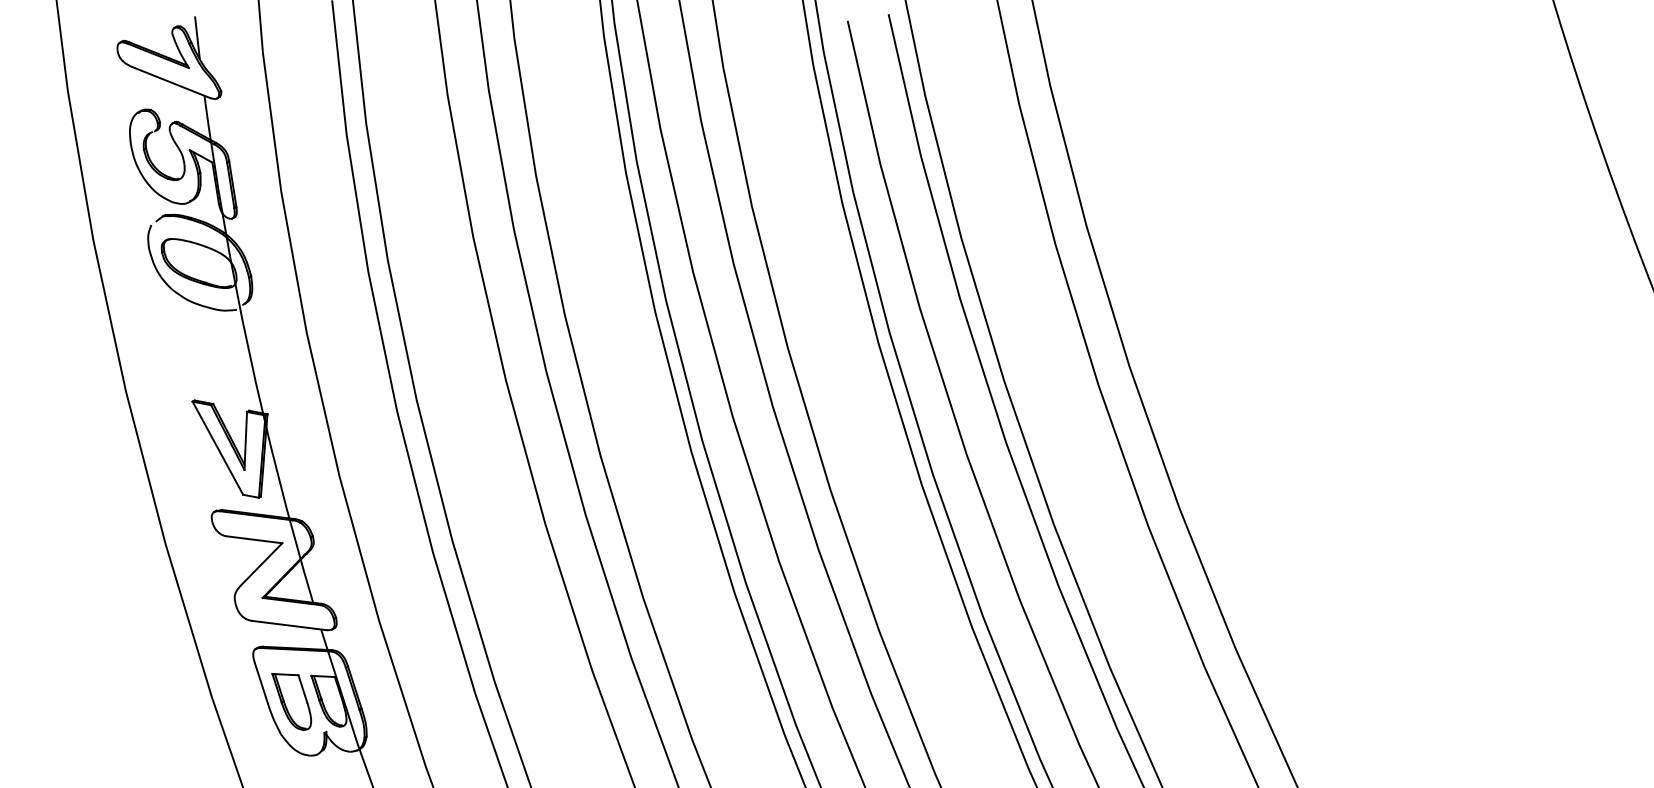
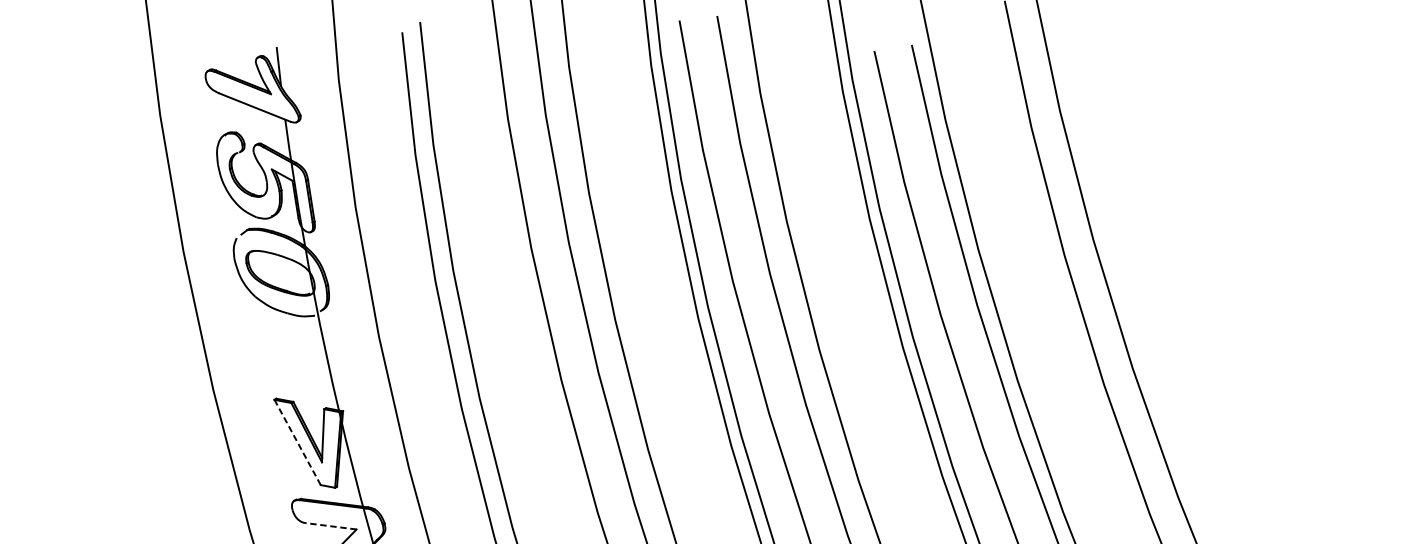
line: (217, 448) -> (297, 442), solid -> dashed
line: (254, 539) -> (331, 526), solid -> dashed

